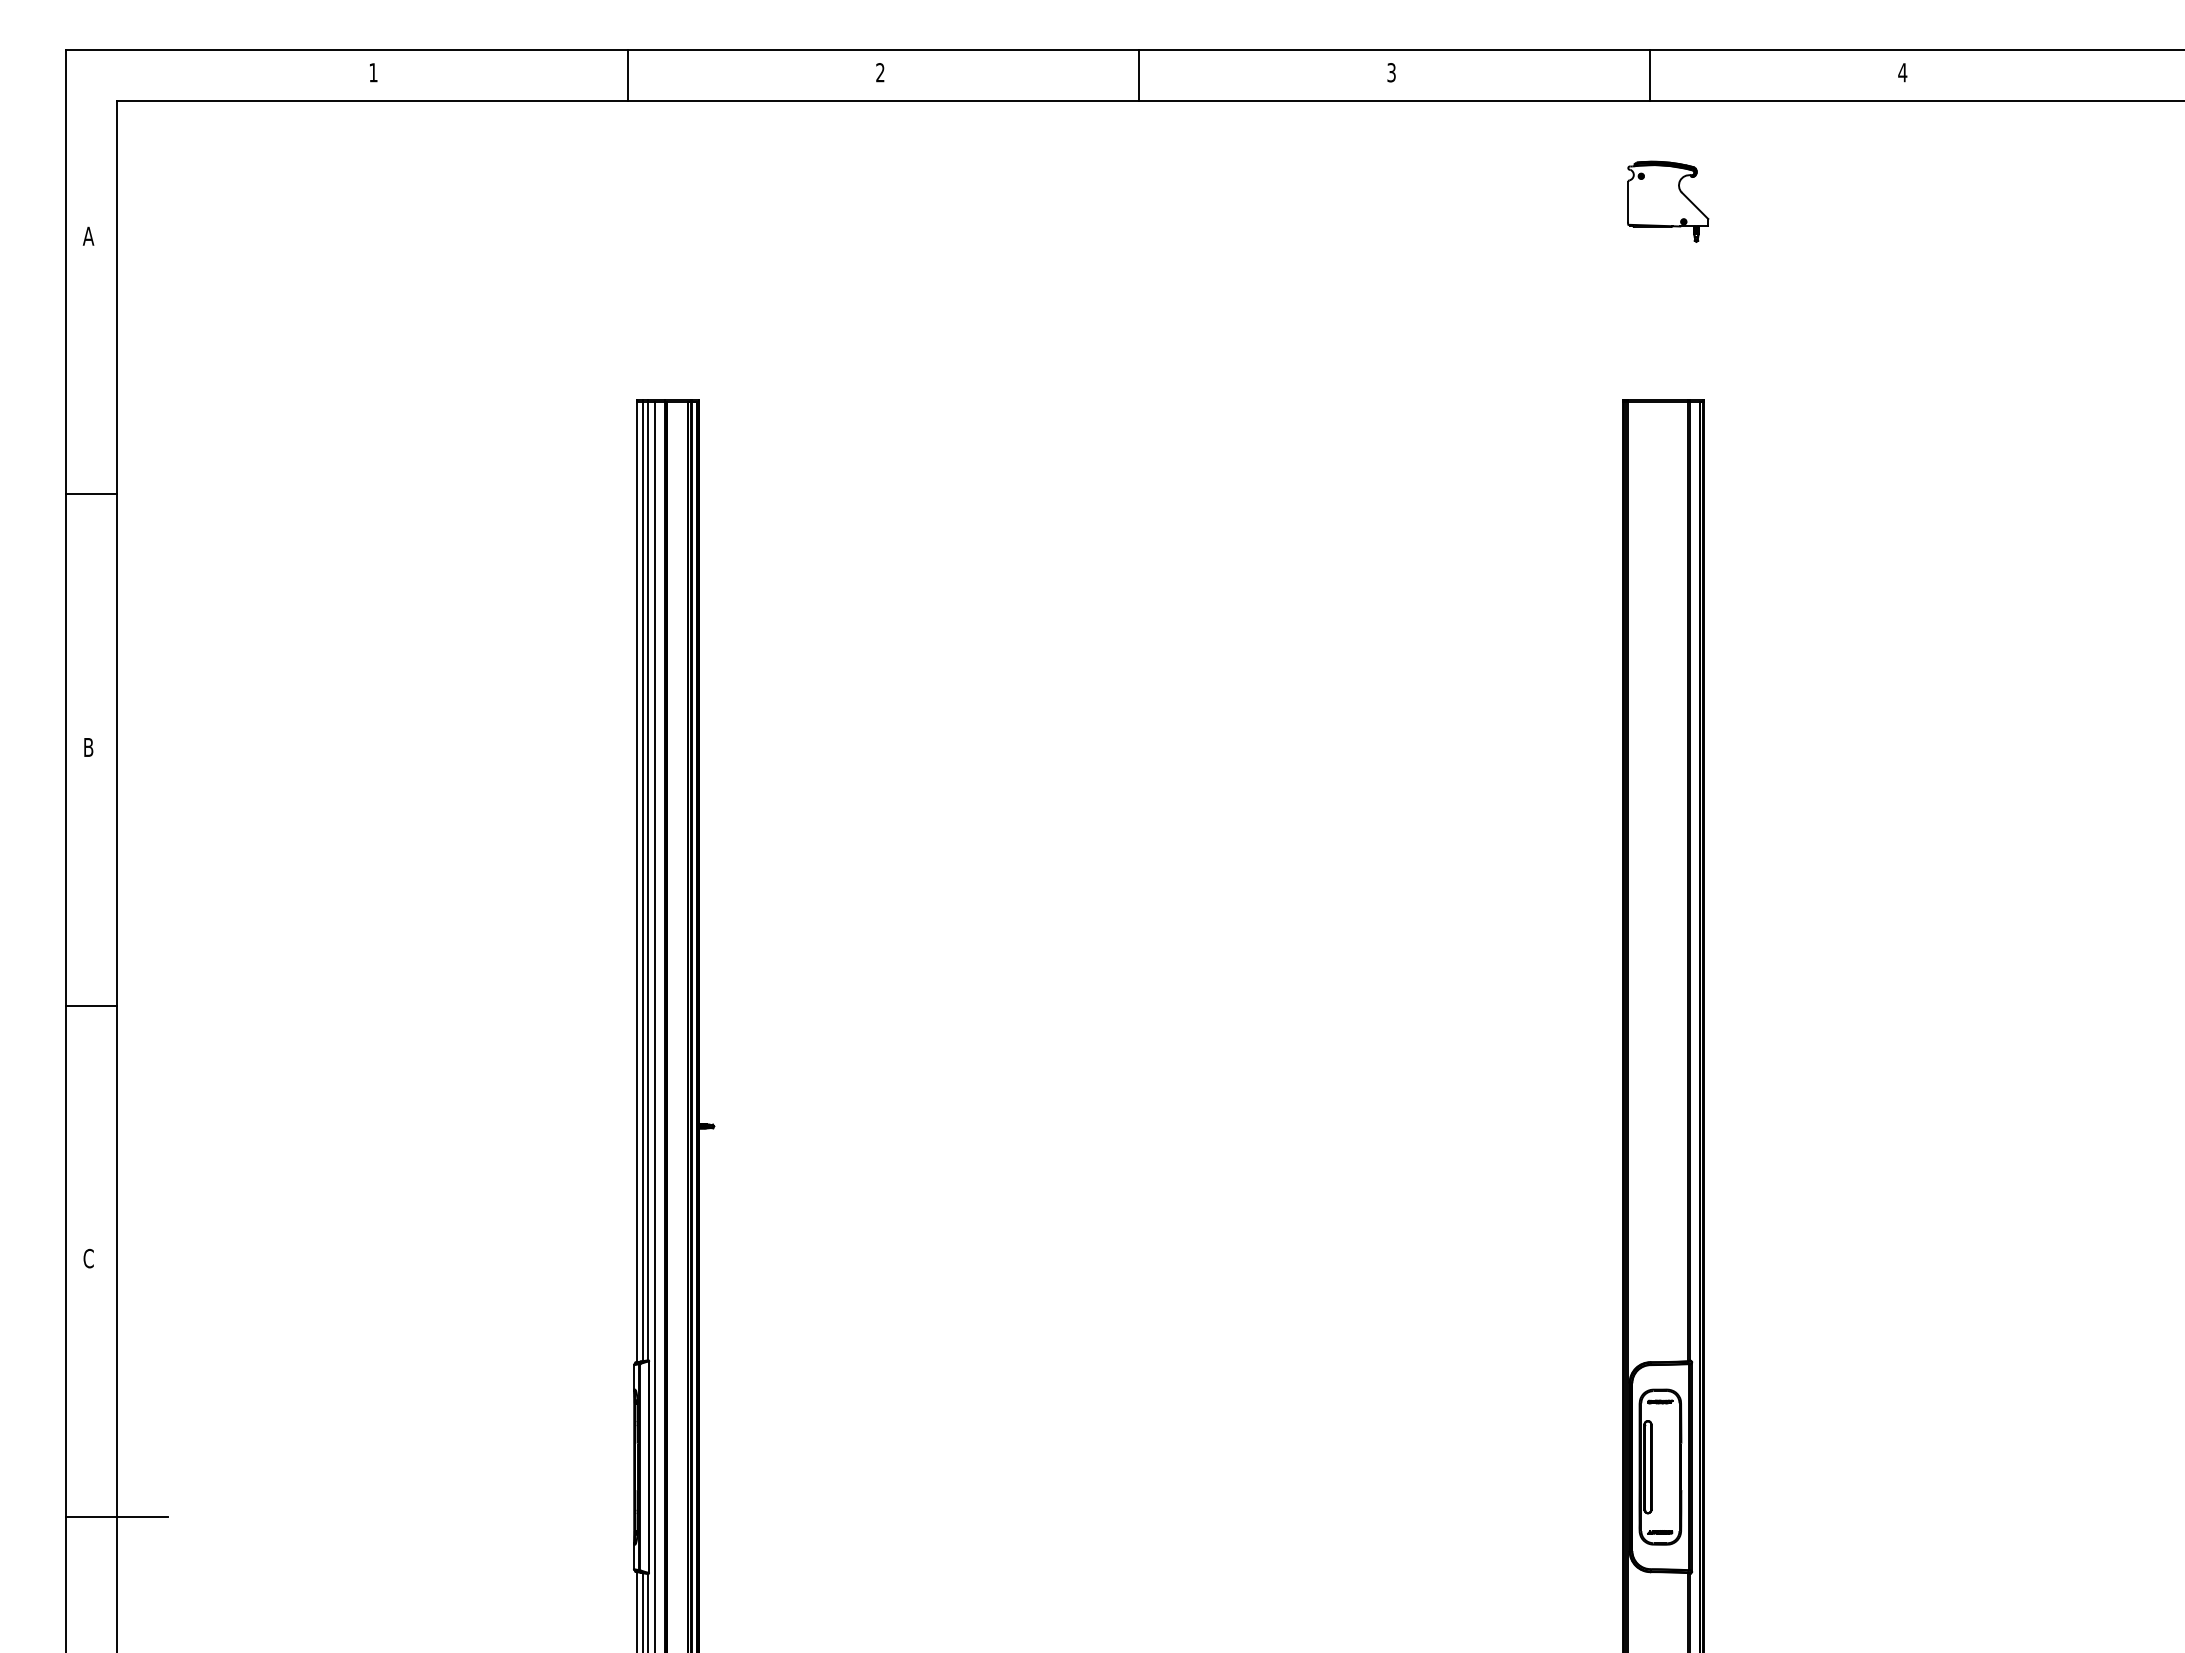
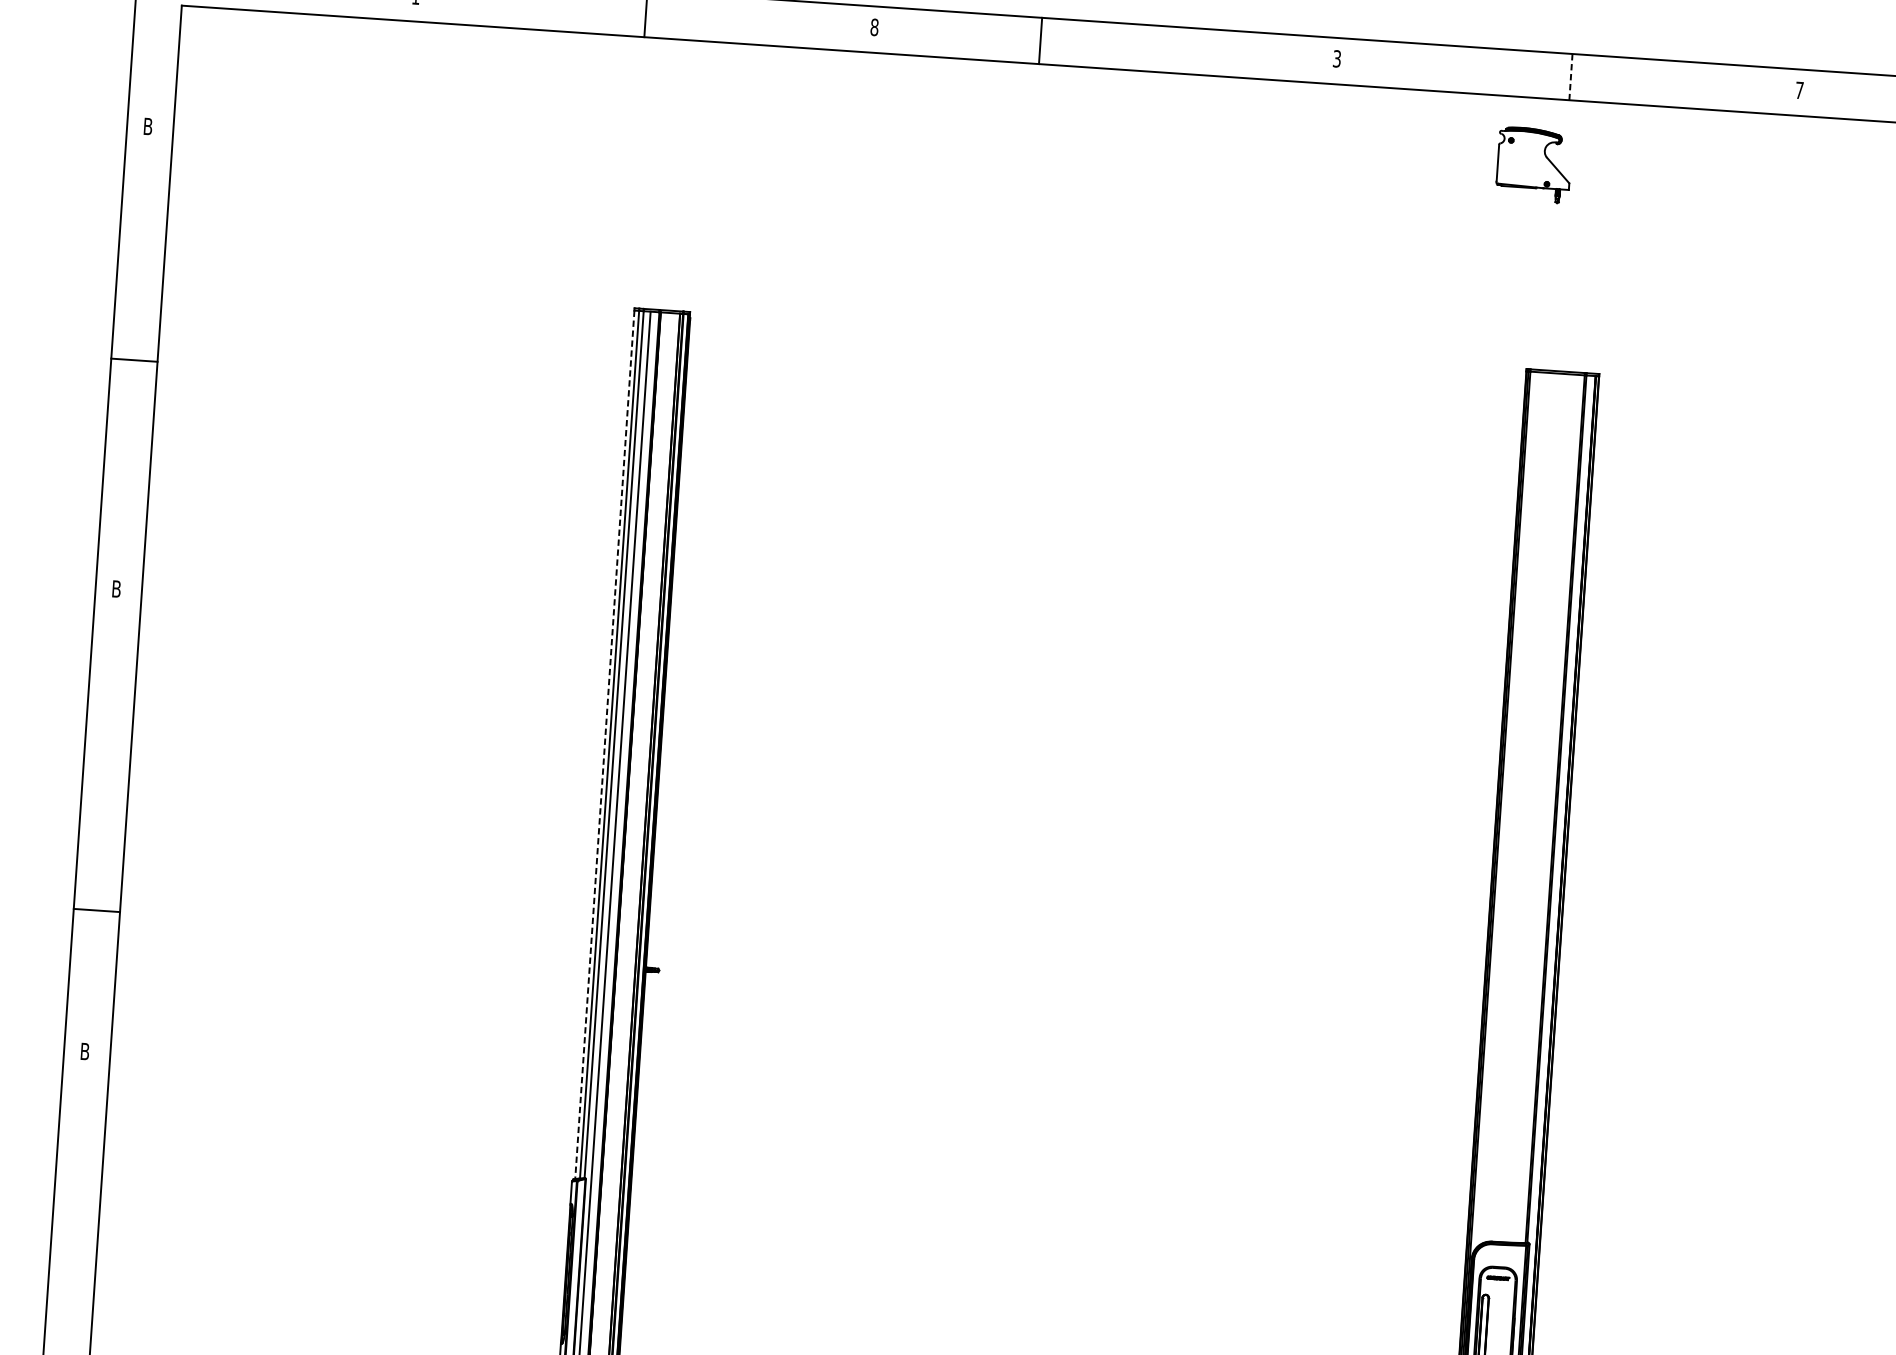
text: (880, 72) -> (874, 27), 2 -> 8
text: (1902, 72) -> (1799, 90), 4 -> 7
line: (1139, 74) -> (1041, 40), moved
line: (1650, 75) -> (1571, 77), solid -> dashed
part: (1668, 201) -> (1534, 164), moved
text: (88, 235) -> (148, 125), A -> B
line: (637, 882) -> (604, 745), solid -> dashed
line: (90, 1005) -> (96, 910), moved
text: (88, 1258) -> (84, 1051), C -> B
line: (116, 1516) -> (94, 1286), removed

